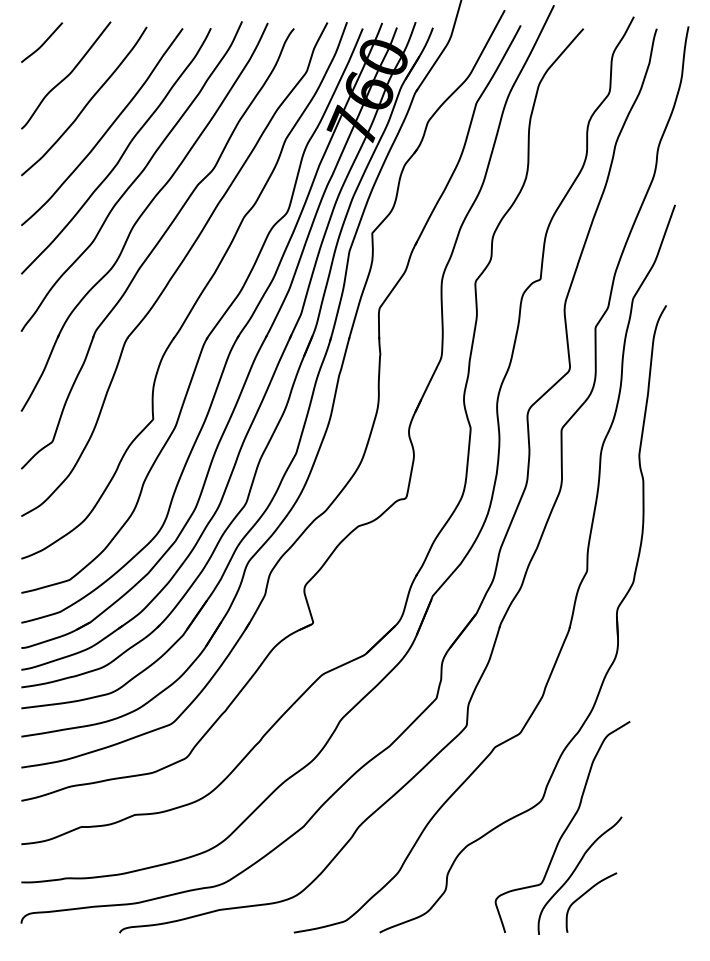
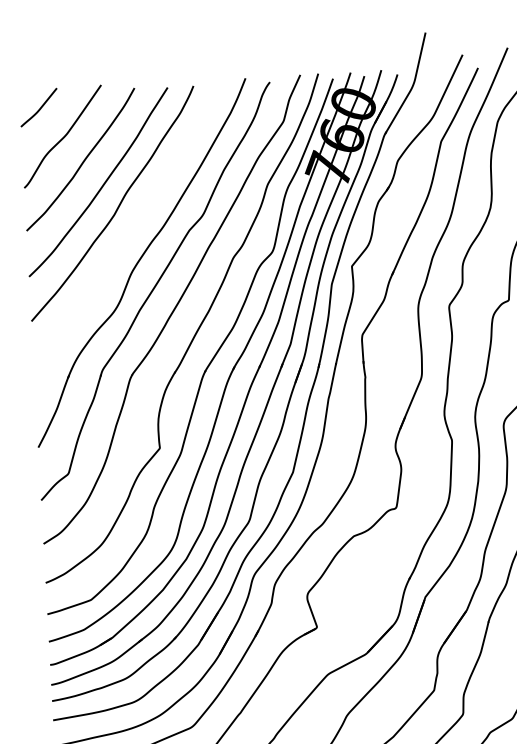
curve: (134, 179) -> (130, 228), removed

